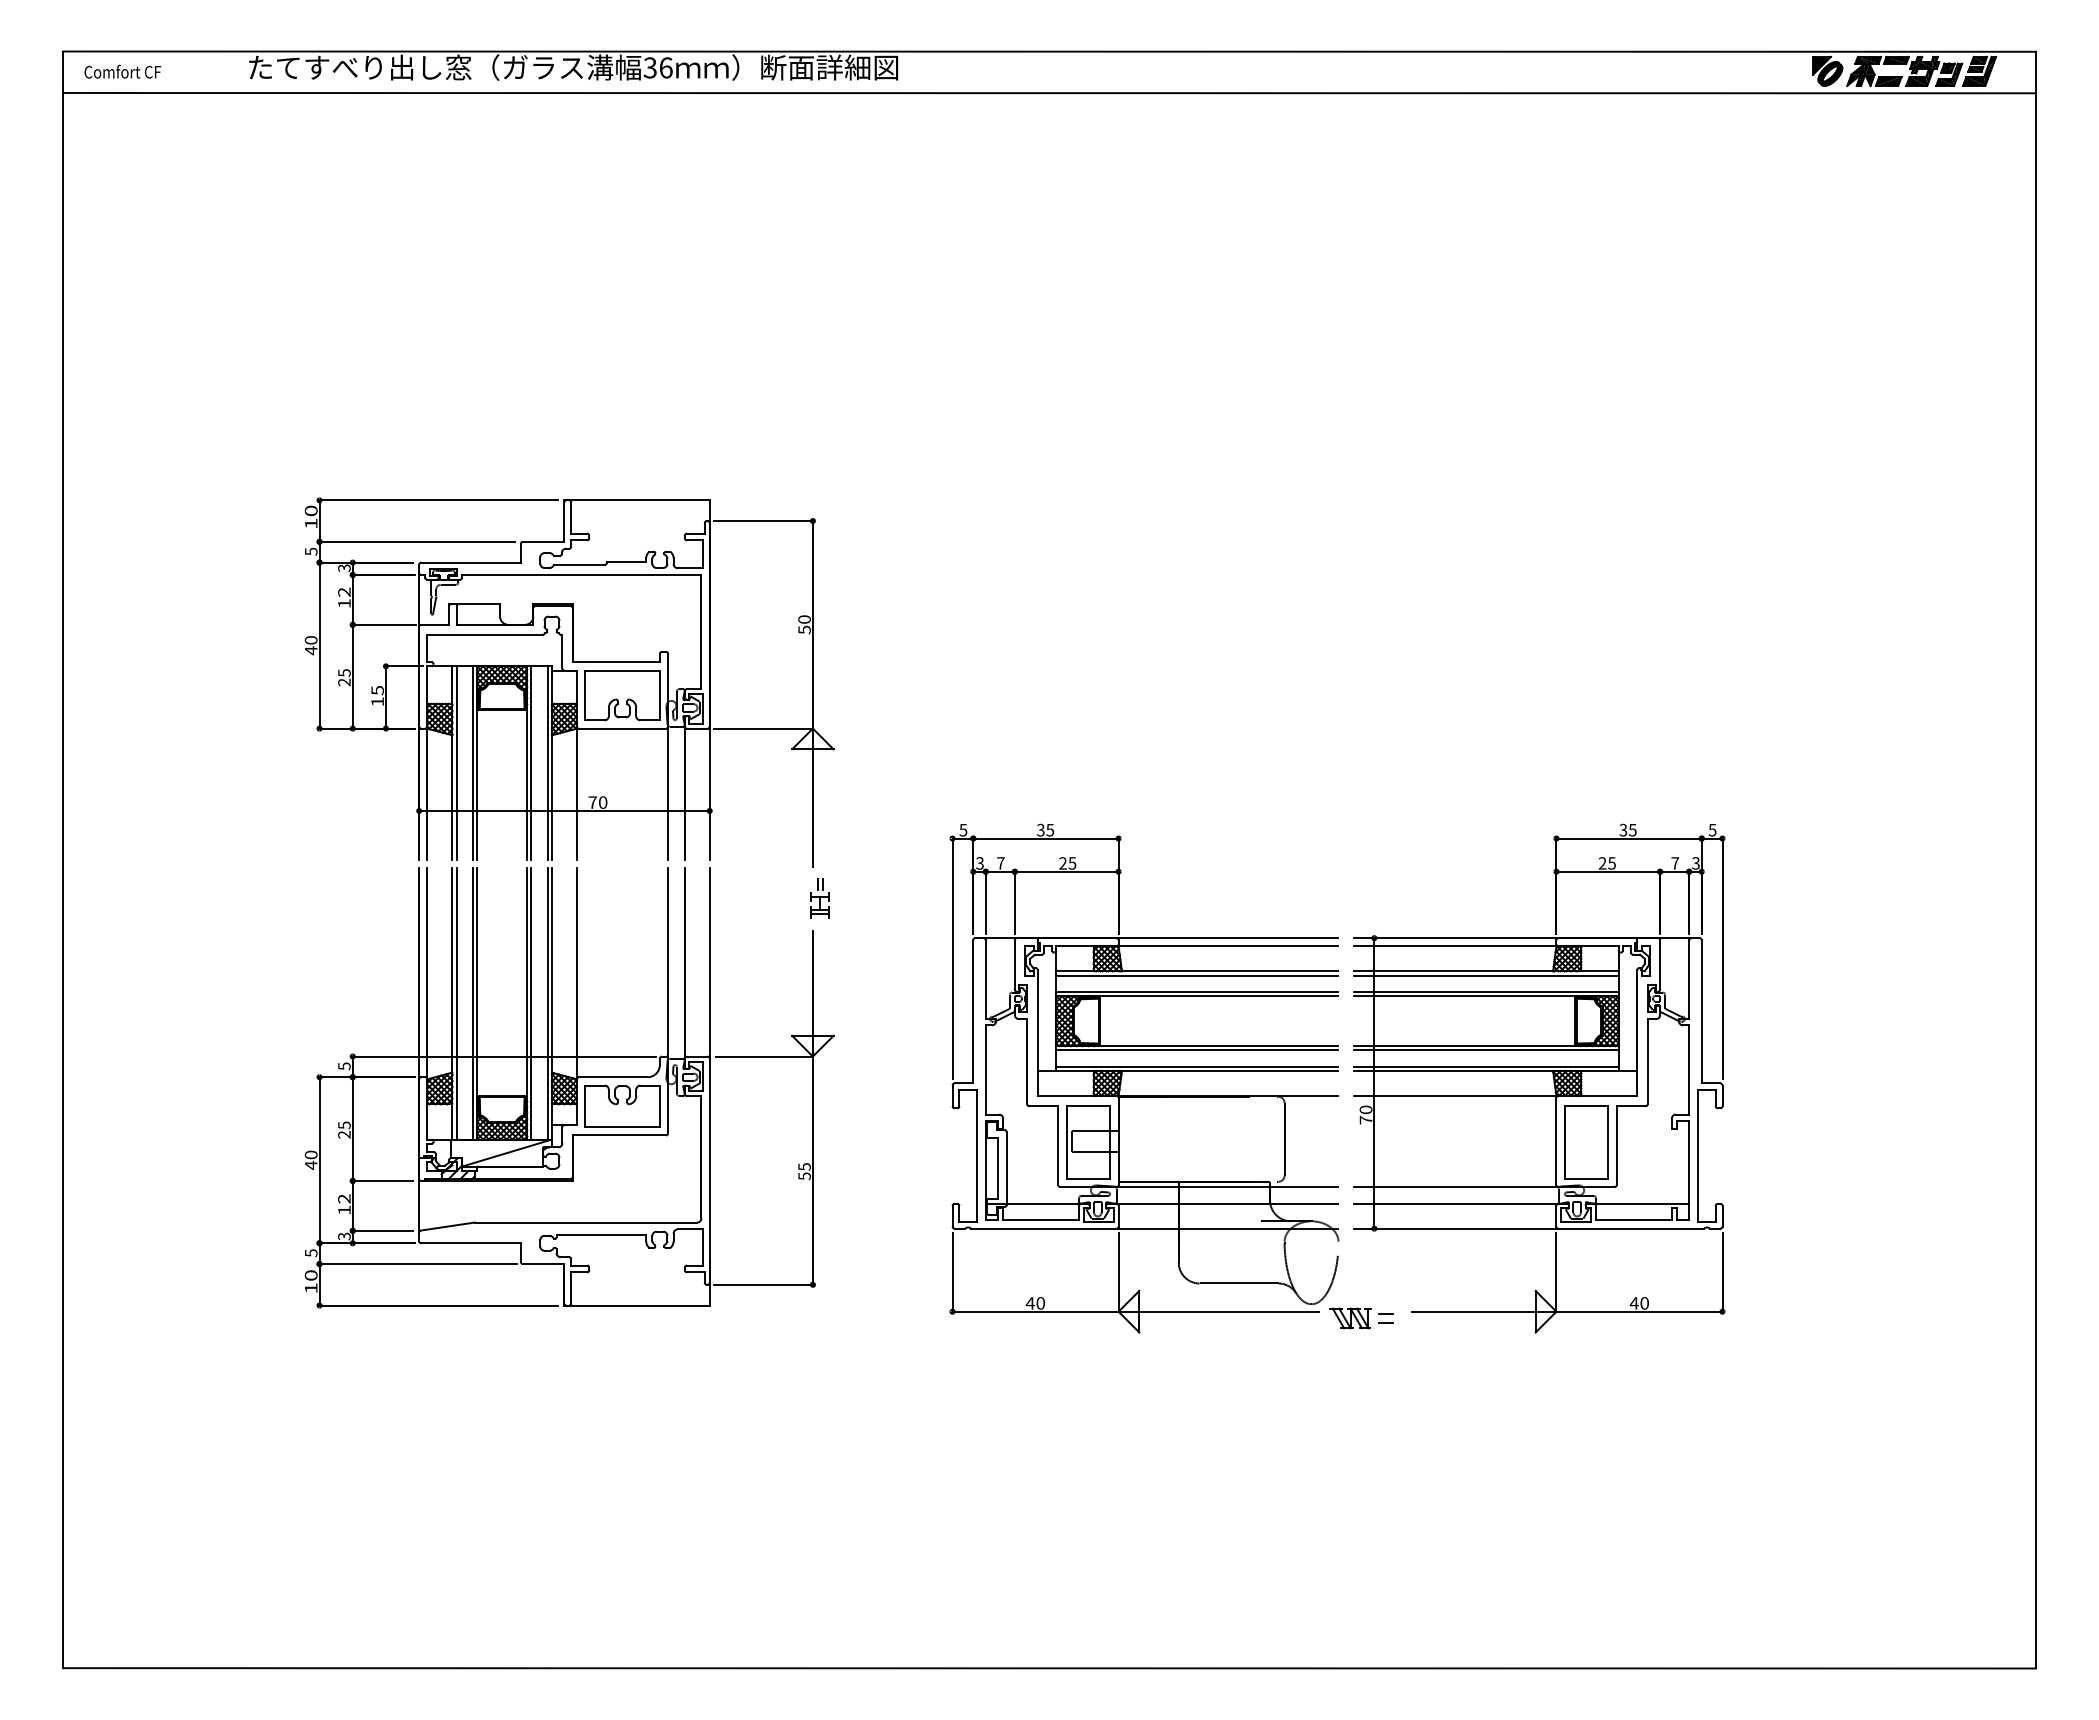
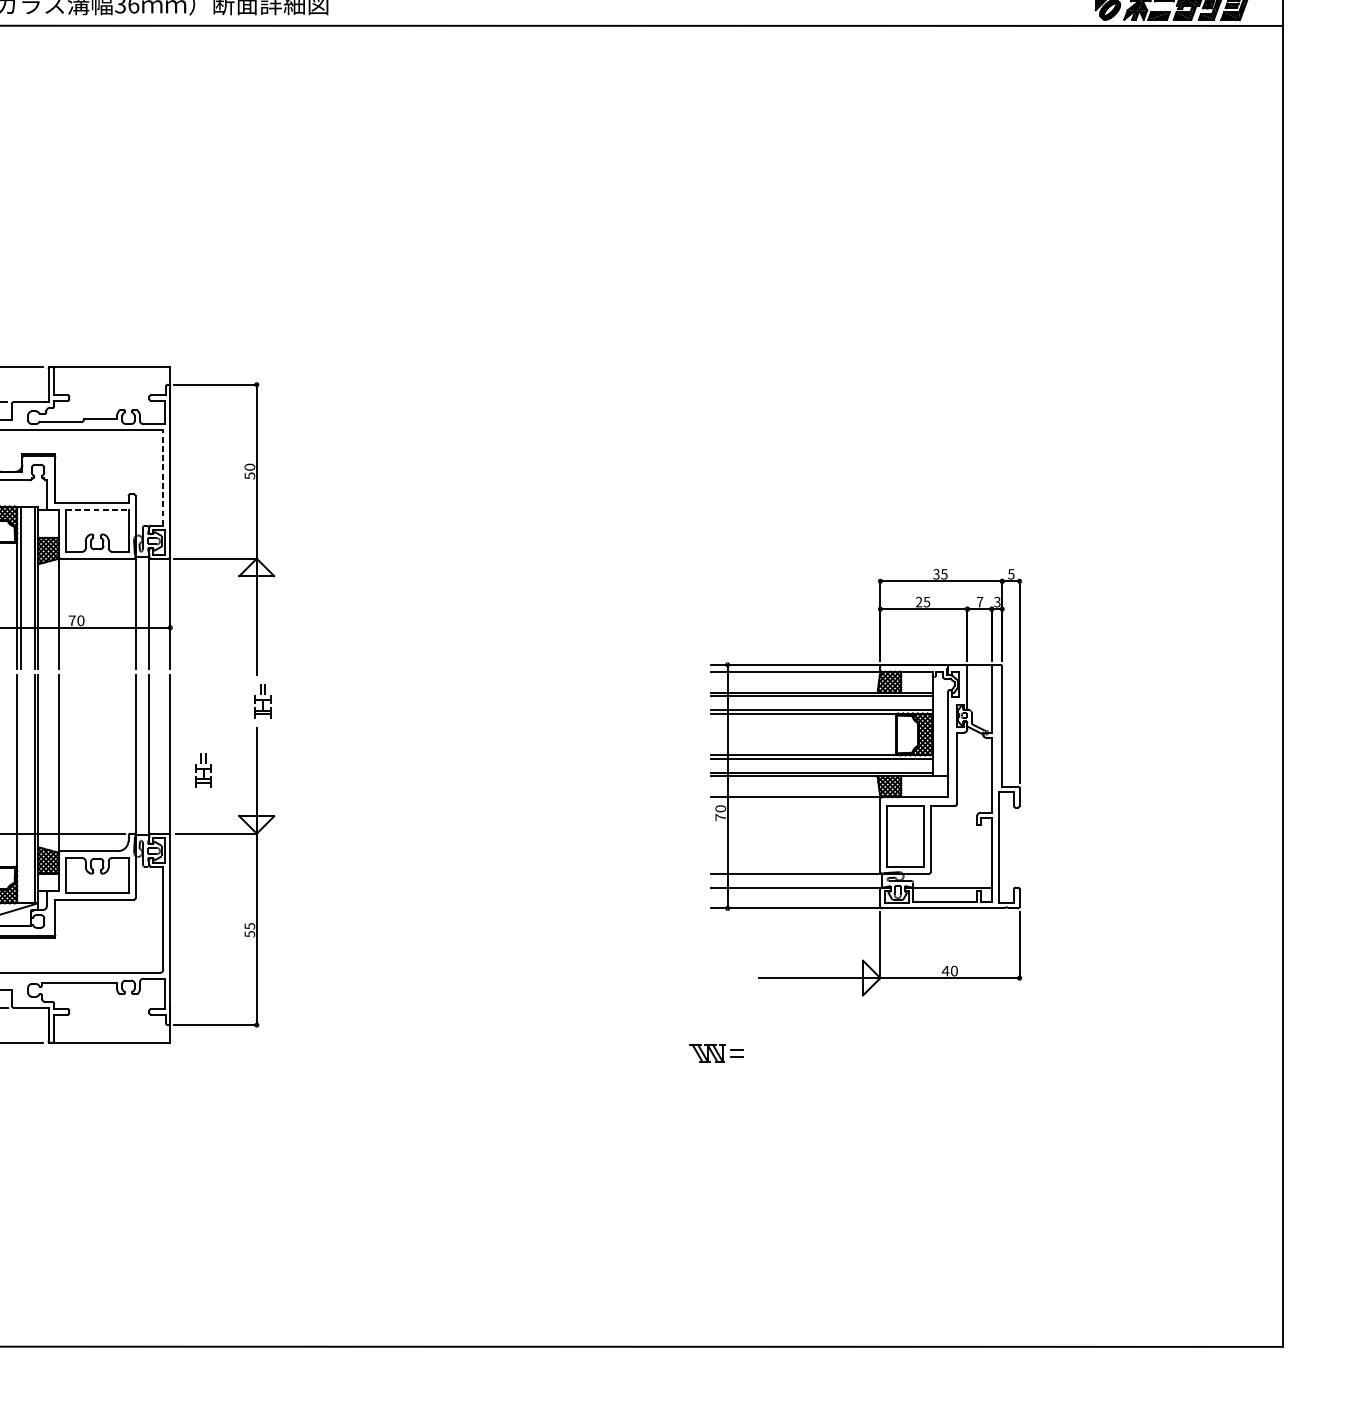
line: (701, 631) -> (163, 477), solid -> dashed
line: (623, 670) -> (98, 509), solid -> dashed
part: (748, 980) -> (202, 769), added
line: (531, 1003) -> (20, 789), removed
part: (1144, 1071) -> (534, 846), removed
part: (1539, 1078) -> (866, 782), moved

